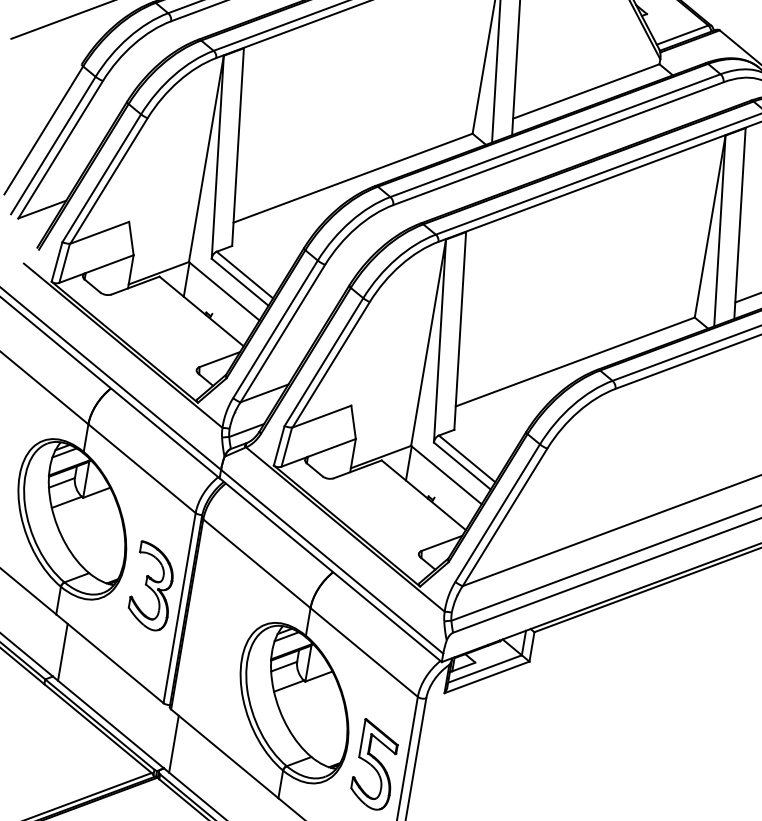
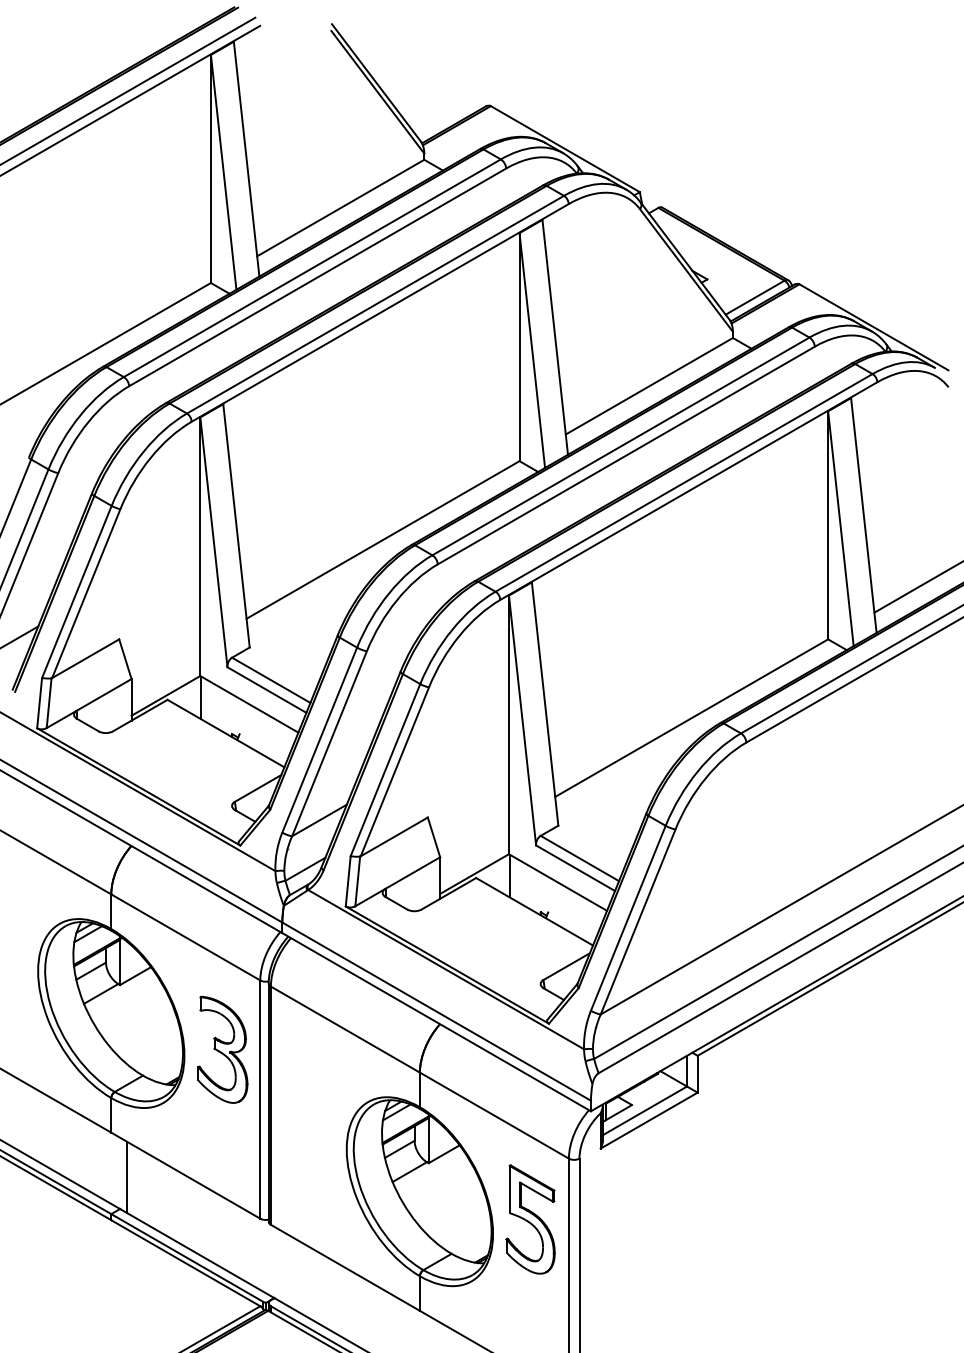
part: (152, 586) -> (222, 1049), moved
line: (173, 744) -> (281, 1266), removed
part: (374, 764) -> (530, 1219), moved

